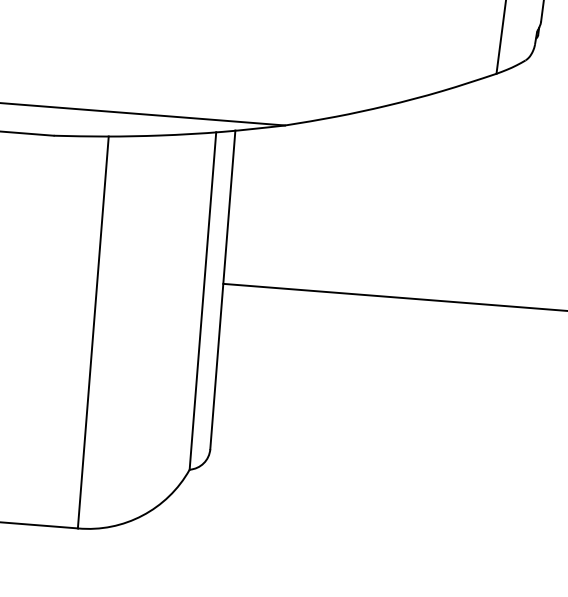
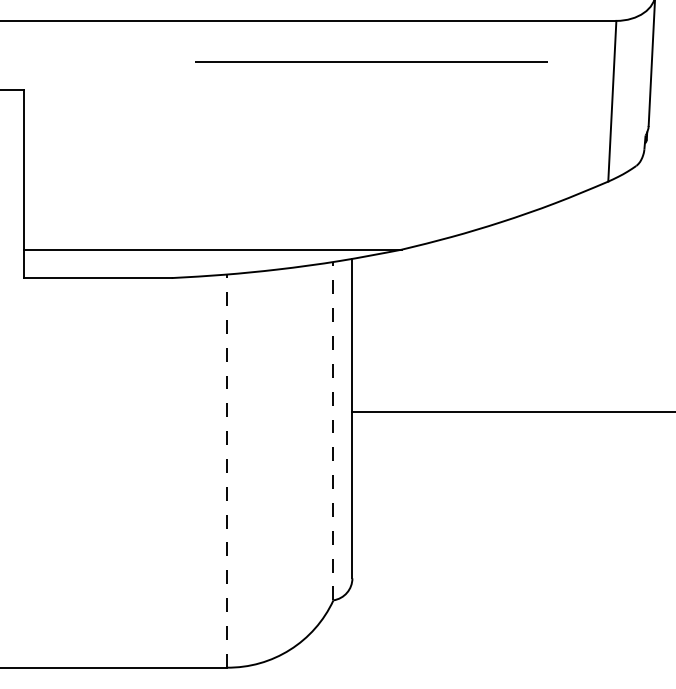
line: (203, 300) -> (333, 430), solid -> dashed
line: (93, 332) -> (226, 471), solid -> dashed

